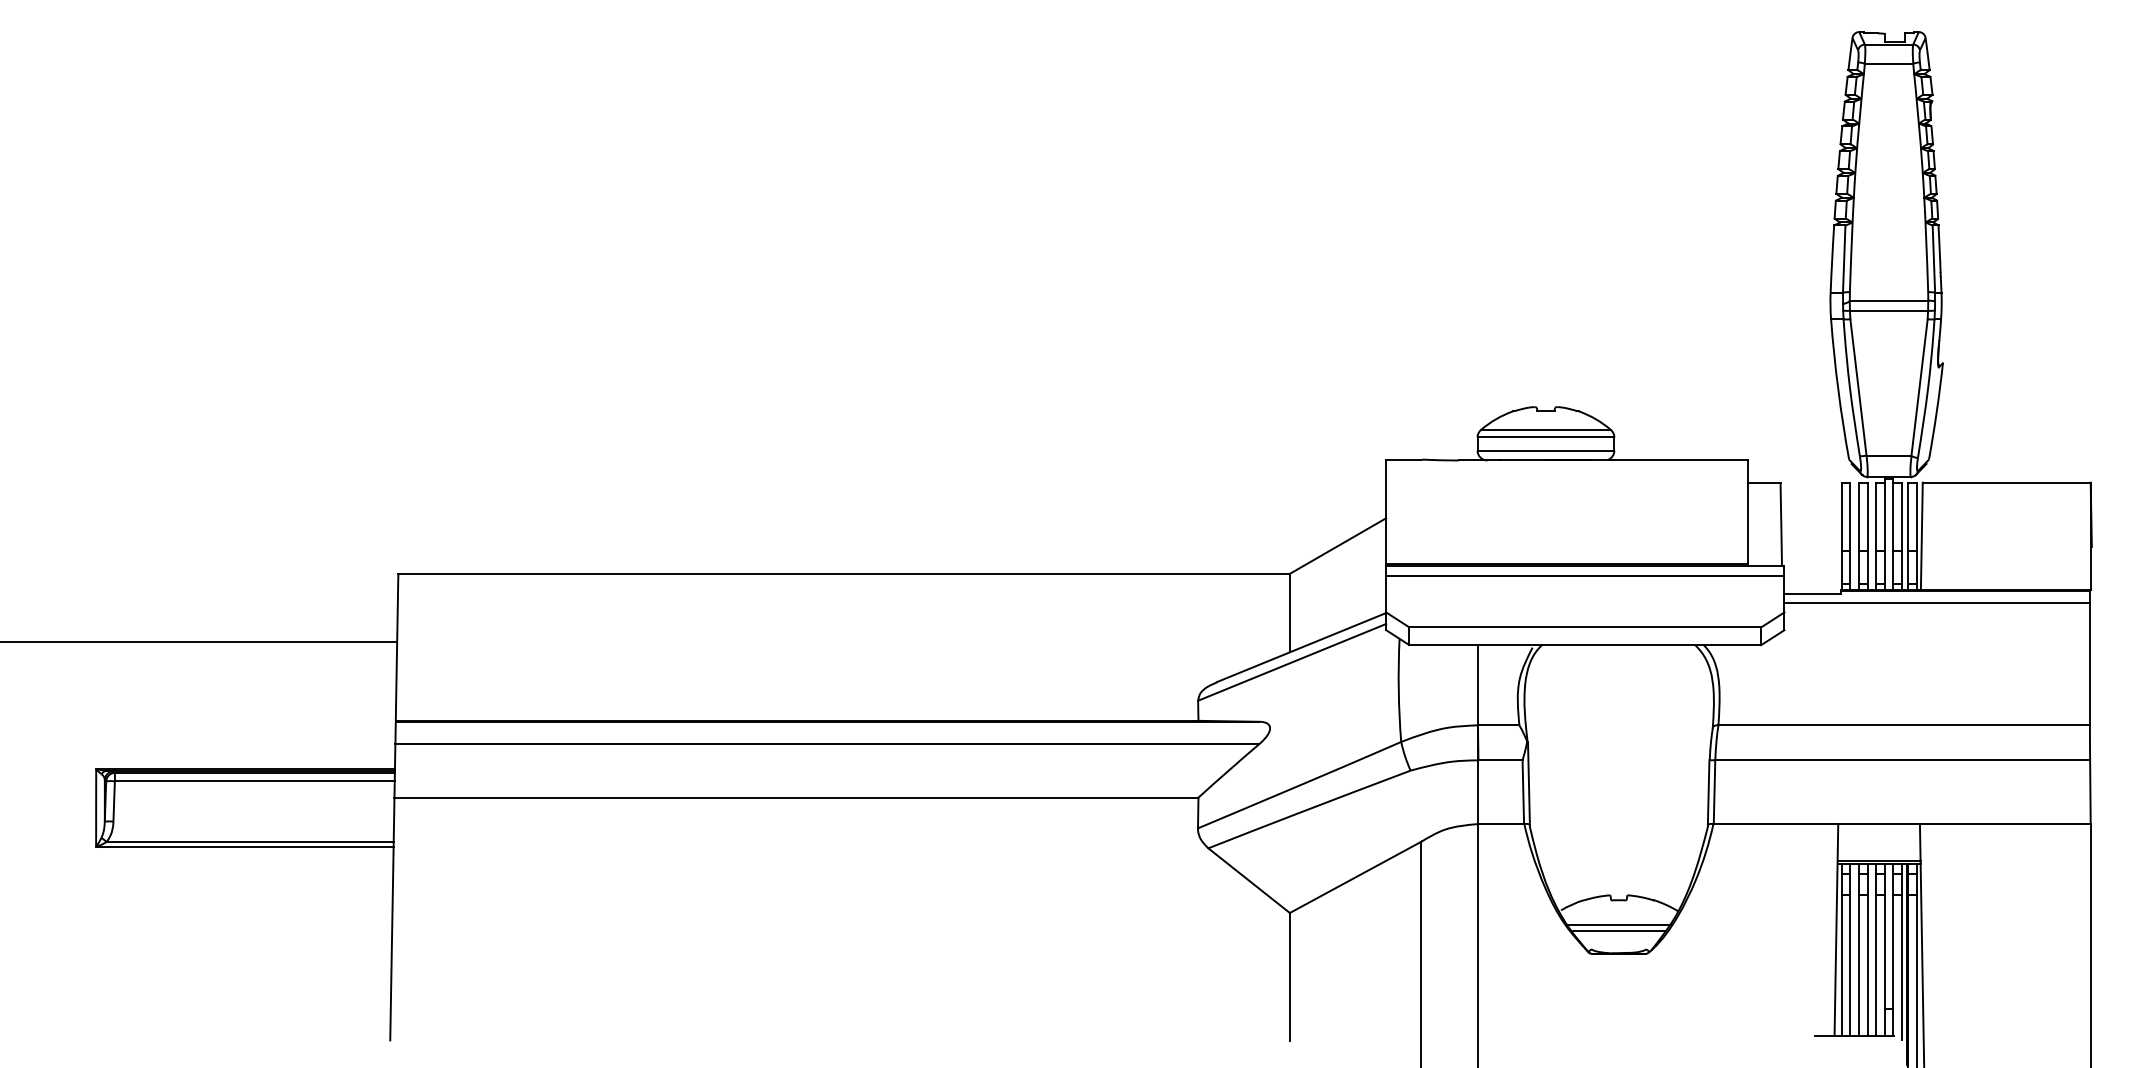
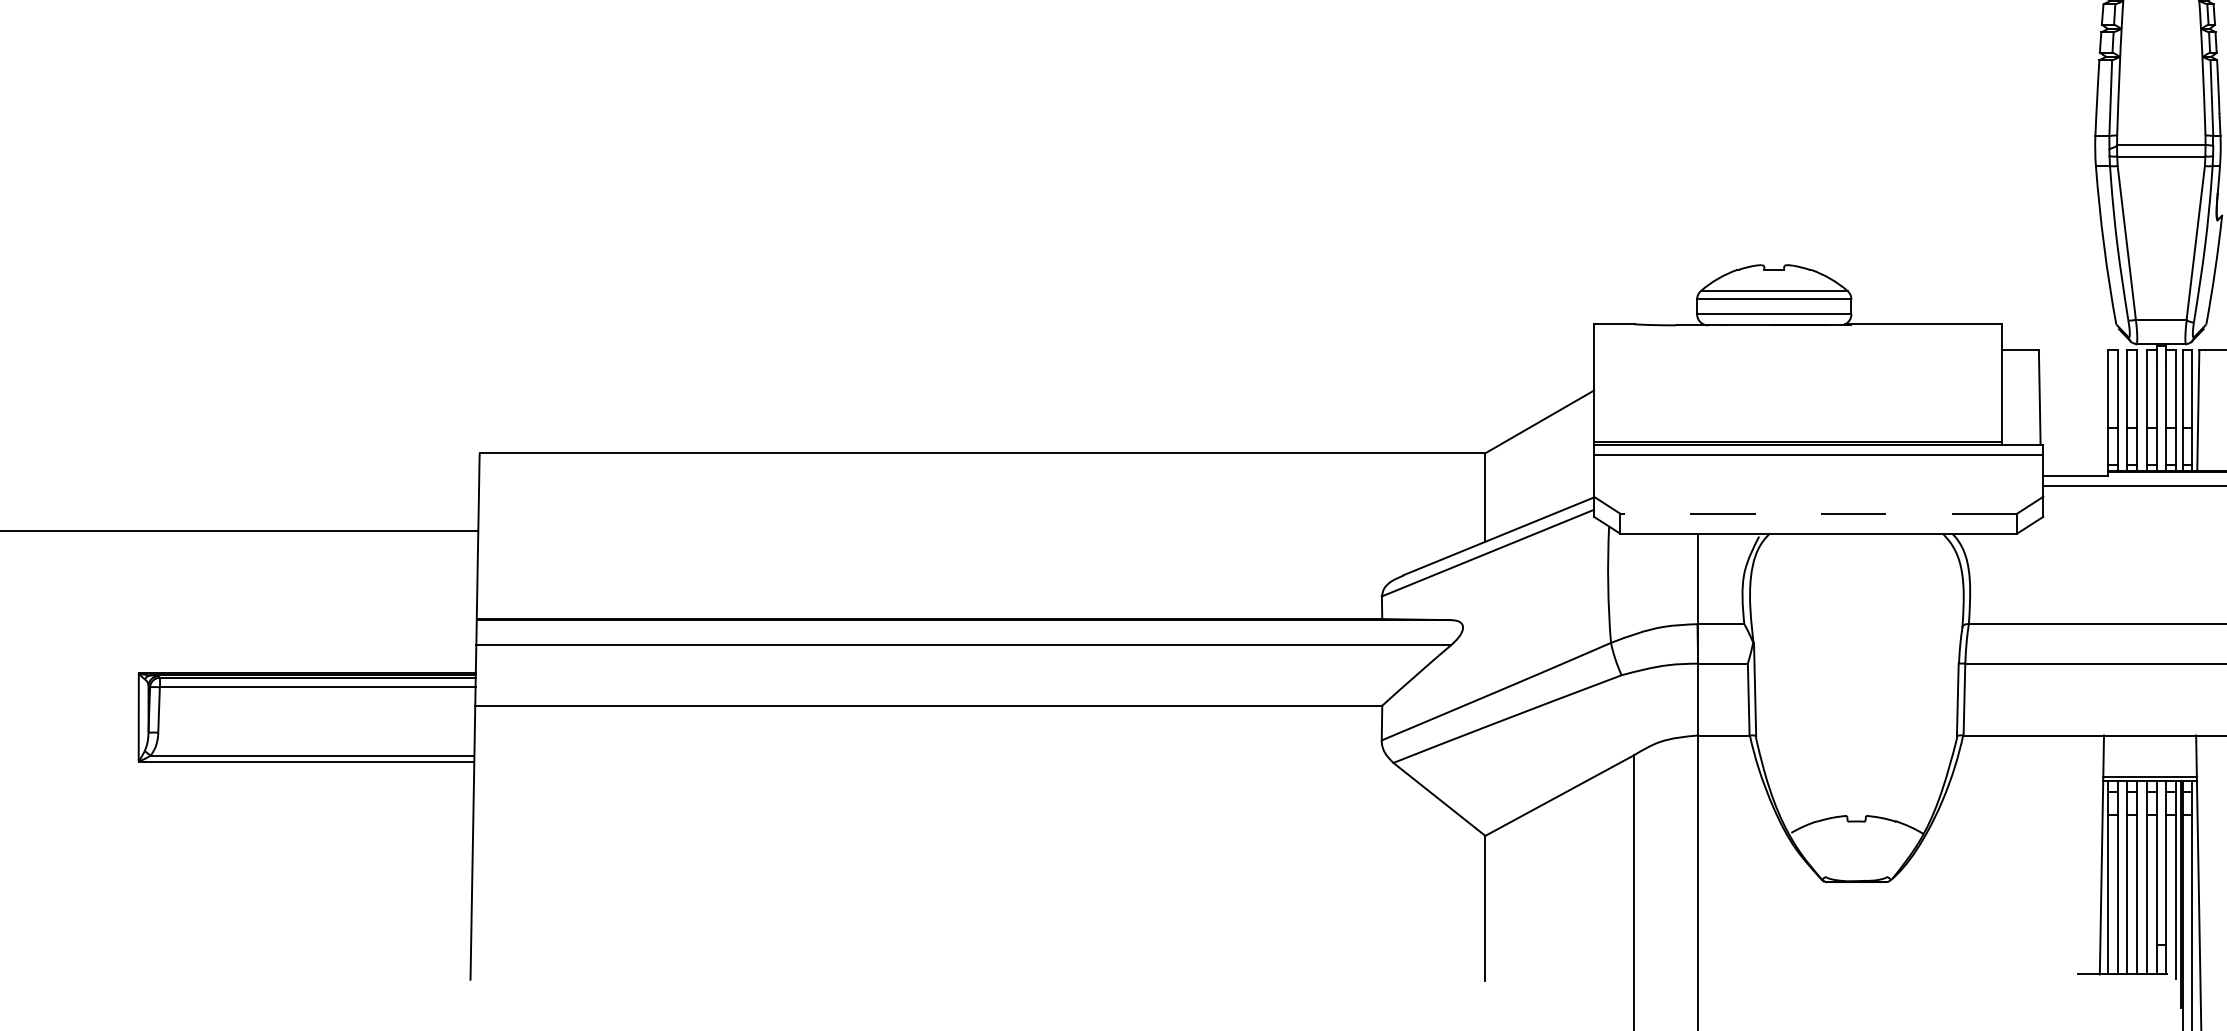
line: (1585, 627) -> (1818, 513), solid -> dashed
line: (1618, 924) -> (1856, 848), removed
line: (1618, 930) -> (1856, 855), removed

